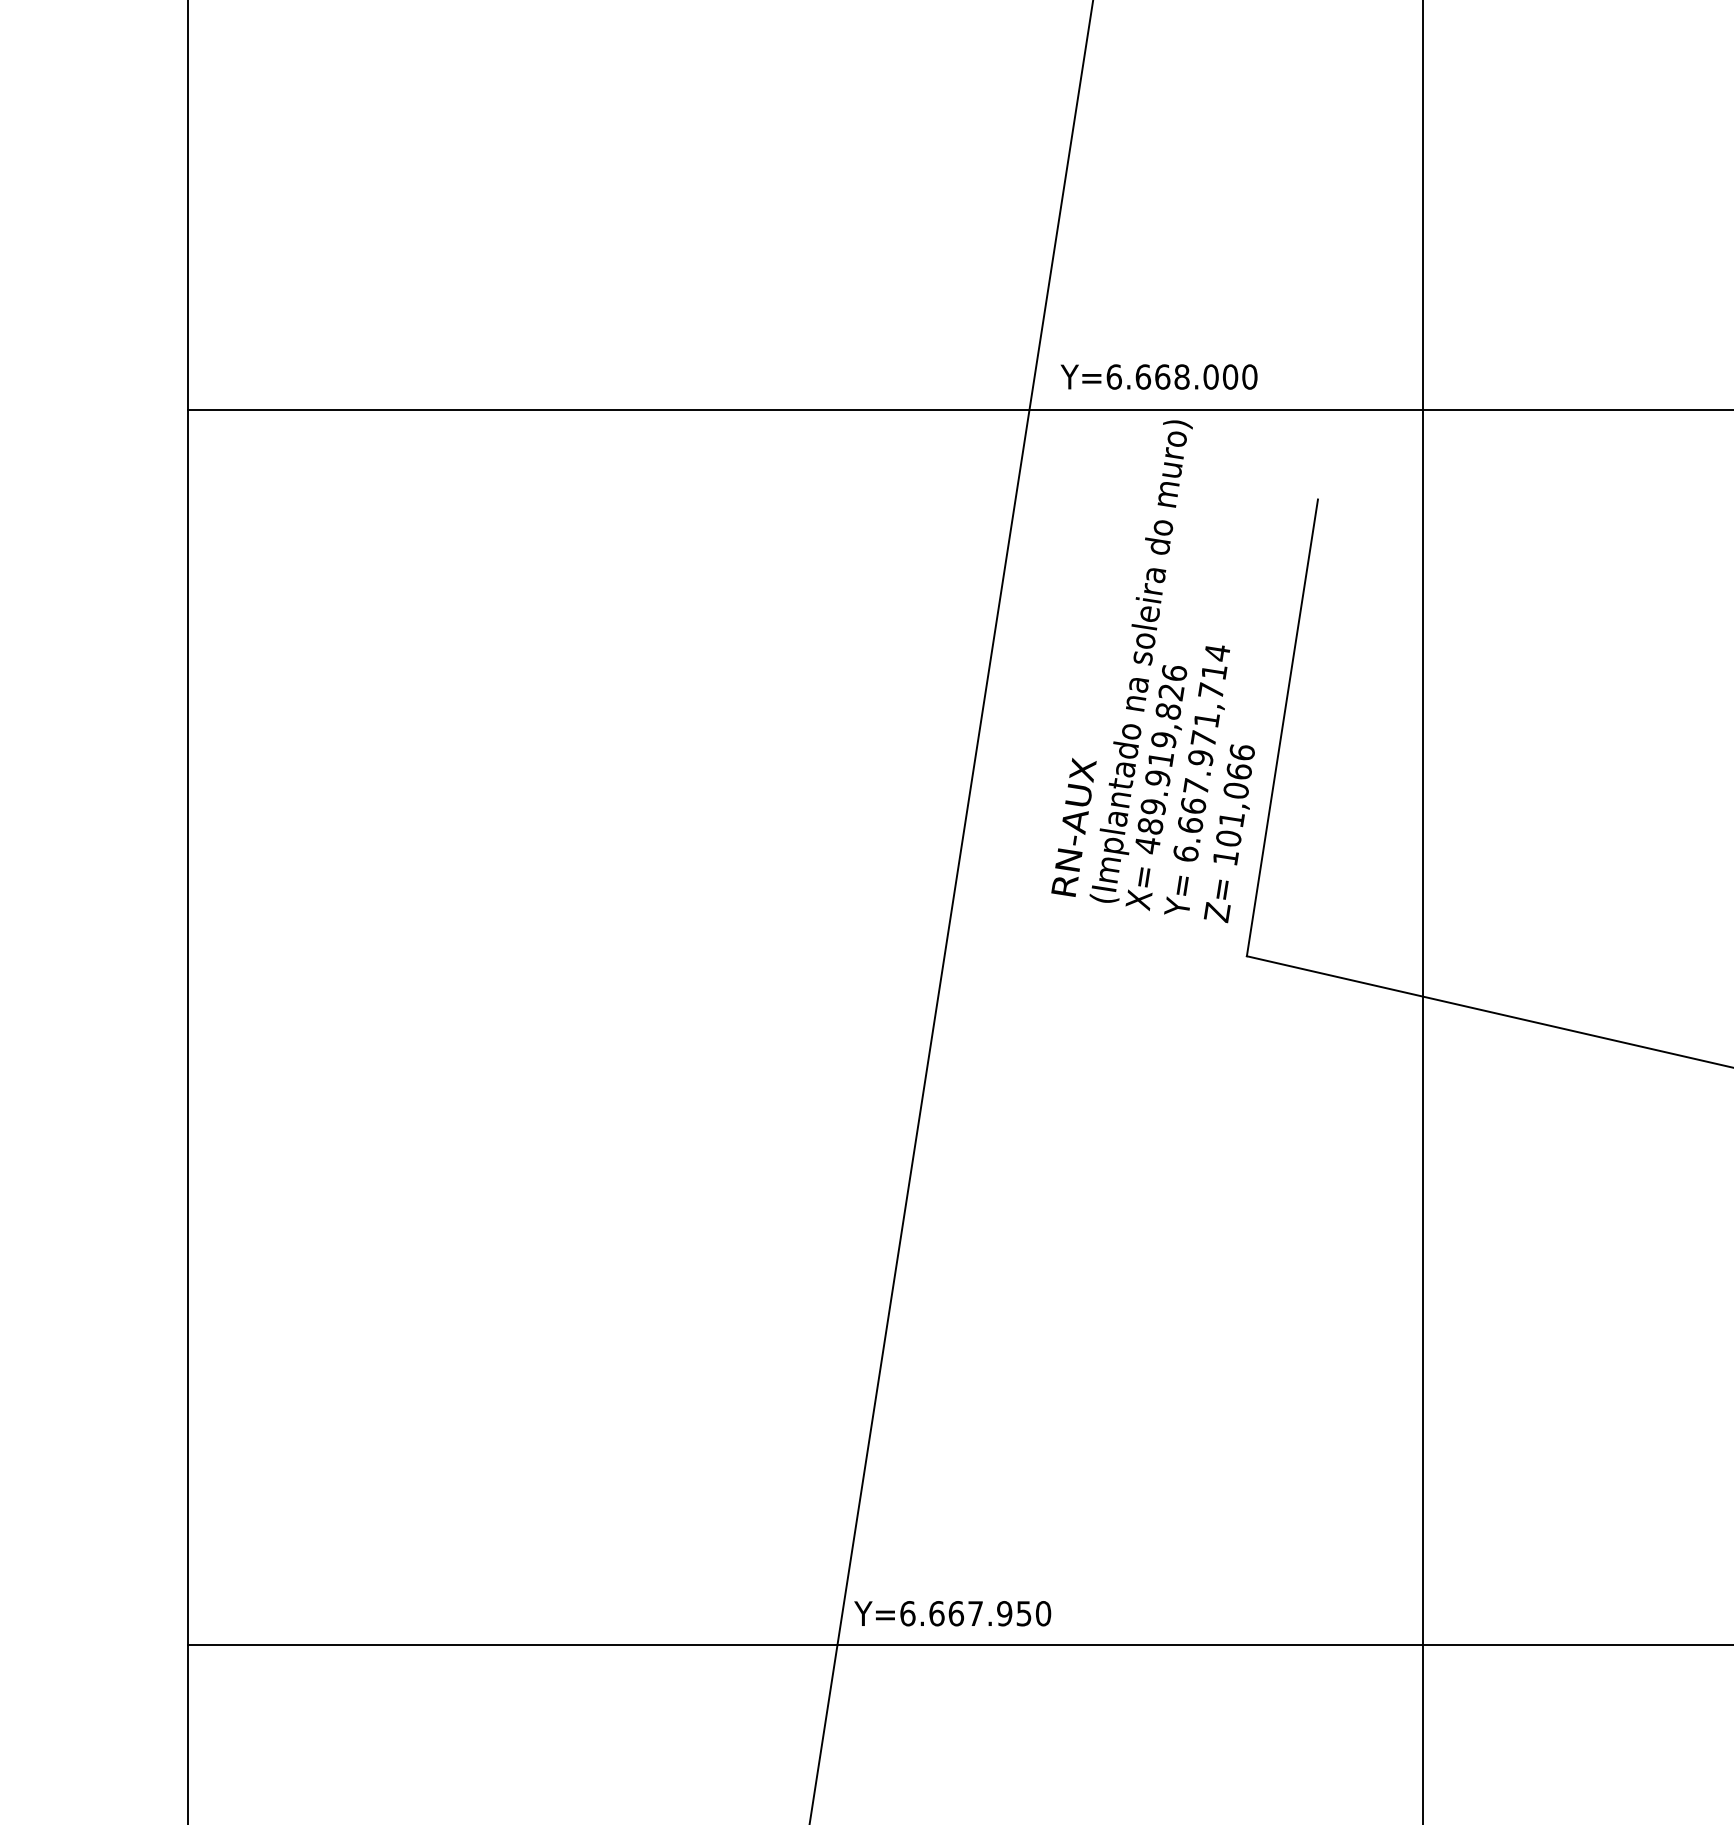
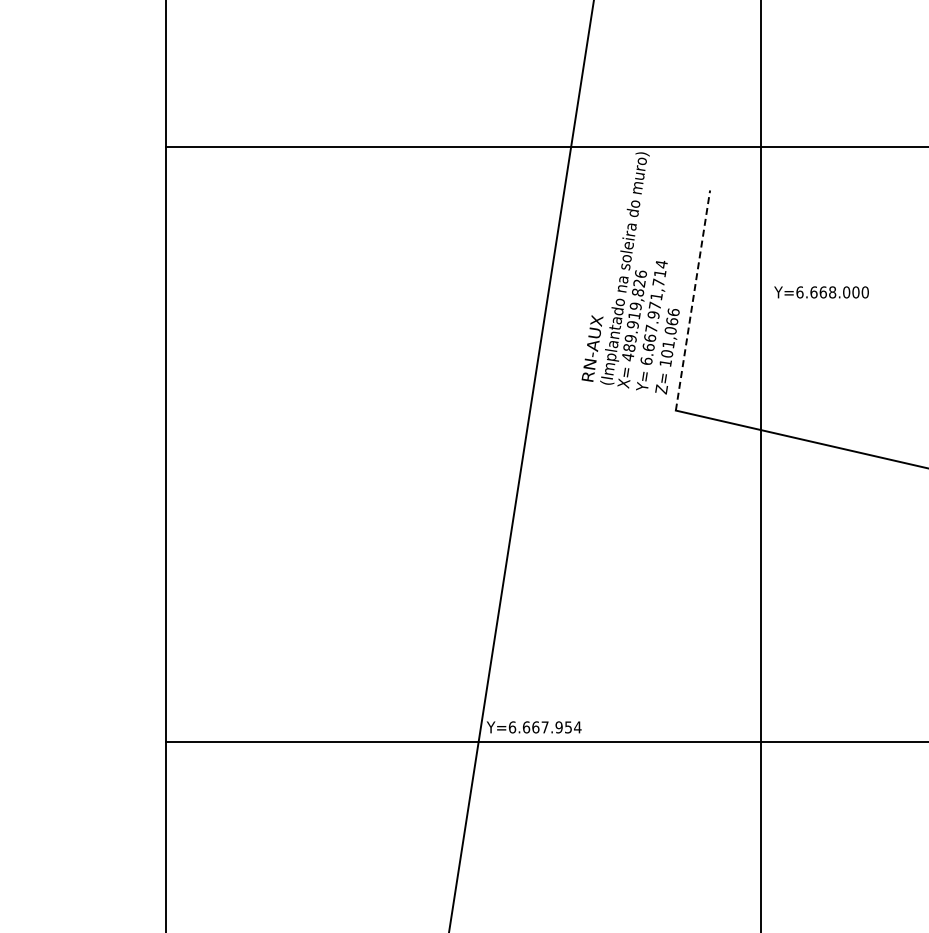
text: (1158, 377) -> (821, 292), moved
line: (1283, 727) -> (693, 300), solid -> dashed
text: (1042, 1613) -> (577, 727), Y=6.667.950 -> Y=6.667.954

